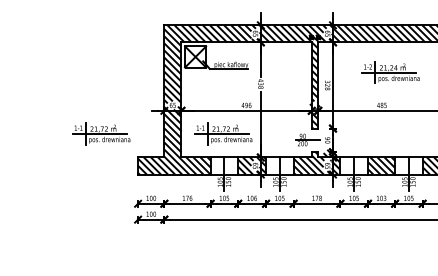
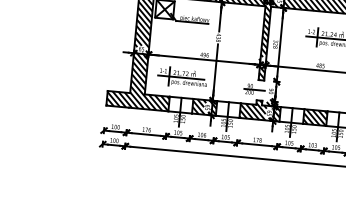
part: (101, 133) -> (78, 67), removed

